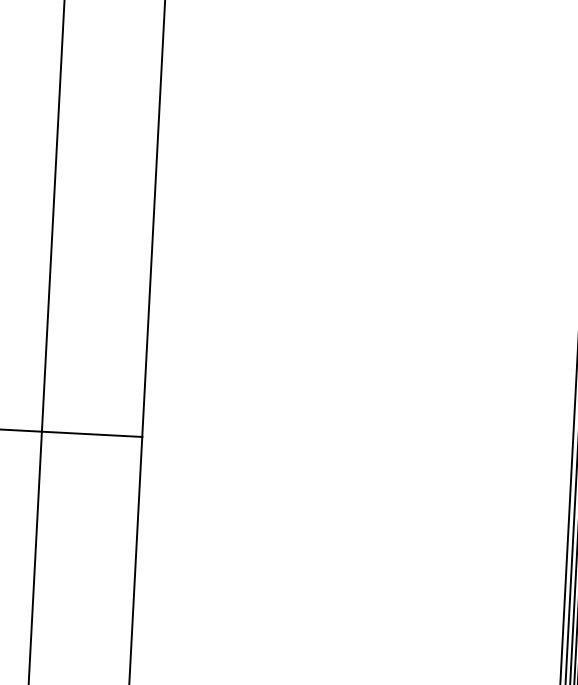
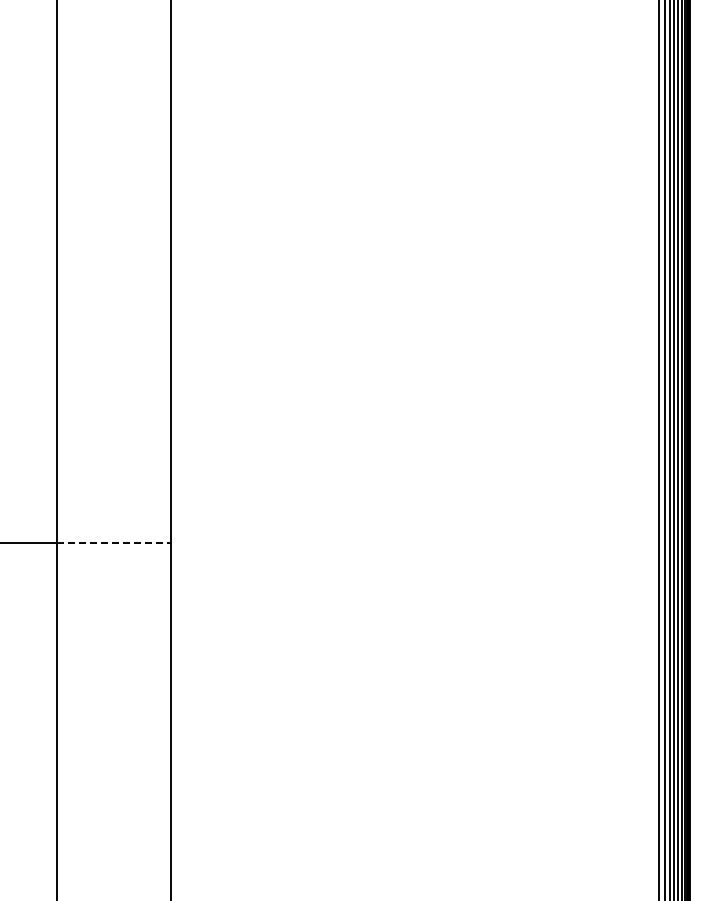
line: (92, 434) -> (114, 543), solid -> dashed

